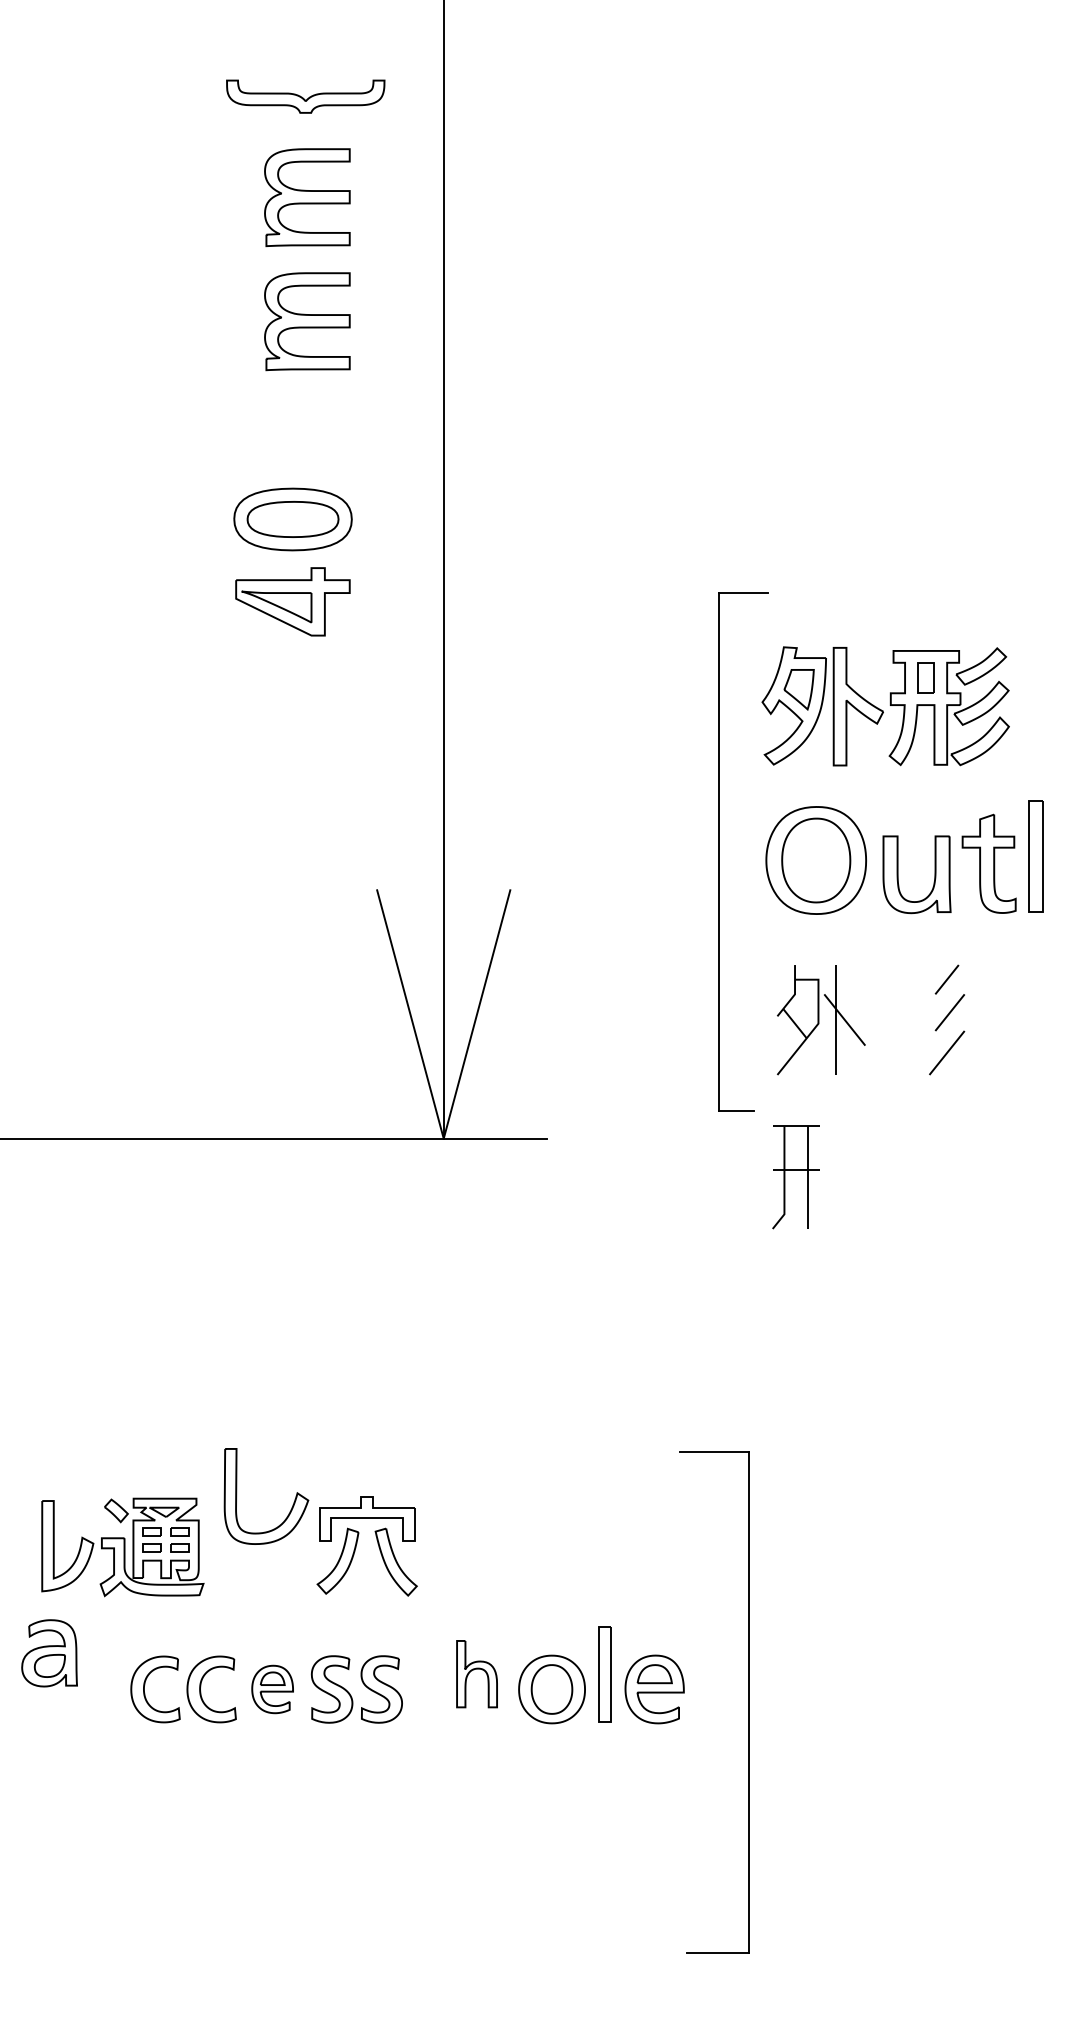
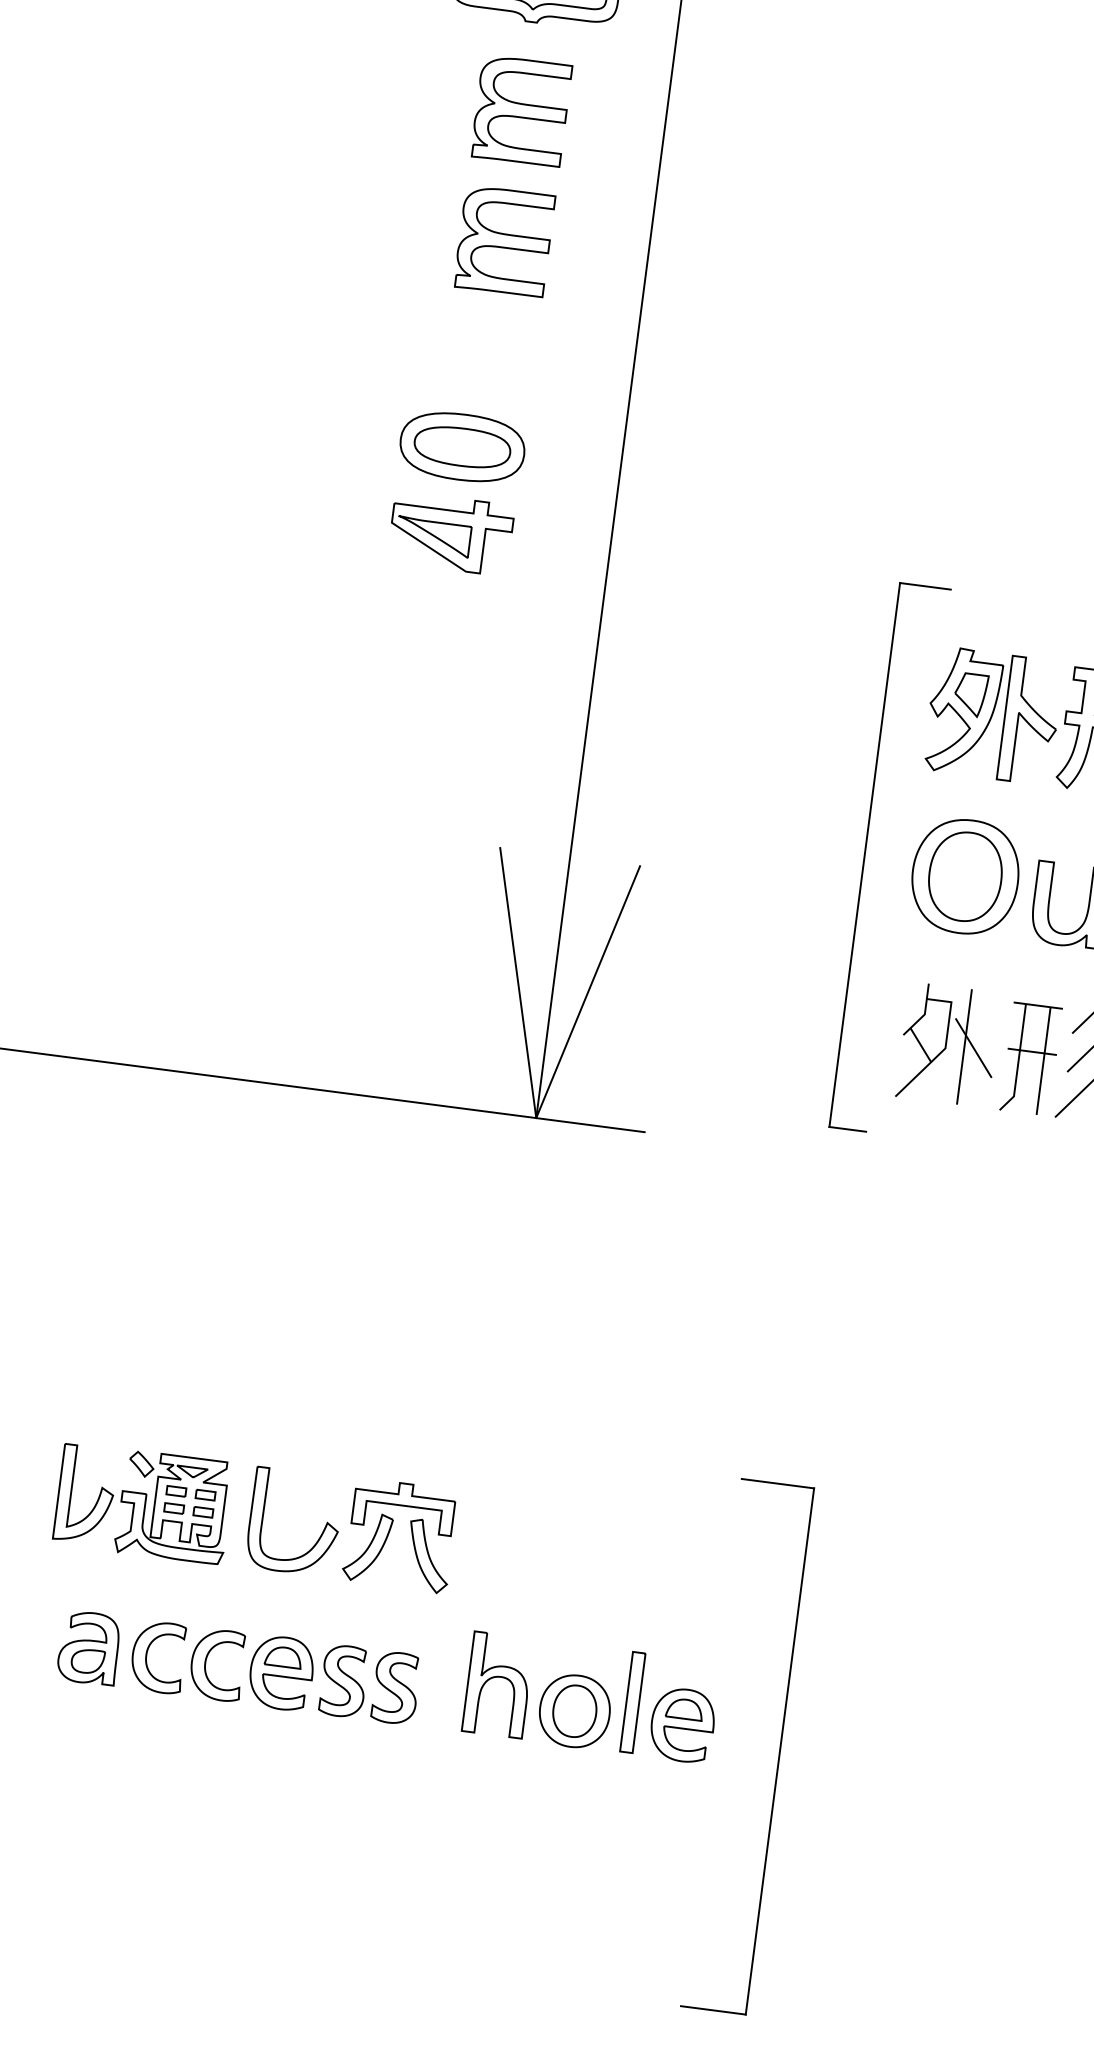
part: (795, 1170) -> (1031, 1051), moved
part: (292, 1504) -> (320, 1534), moved
part: (49, 1653) -> (89, 1648), moved
part: (476, 1673) -> (497, 1684), size x1.43
part: (272, 1689) -> (281, 1673), size x1.43

